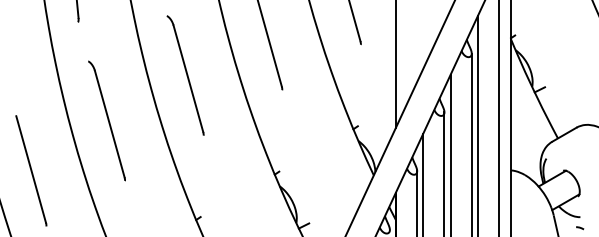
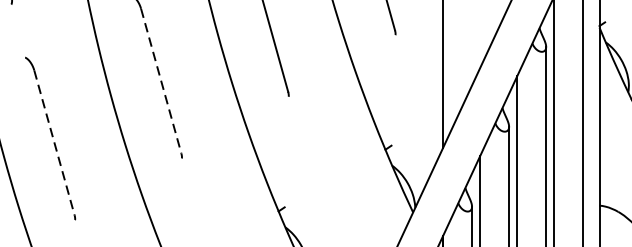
line: (188, 79) -> (161, 82), solid -> dashed
line: (109, 124) -> (54, 143), solid -> dashed

